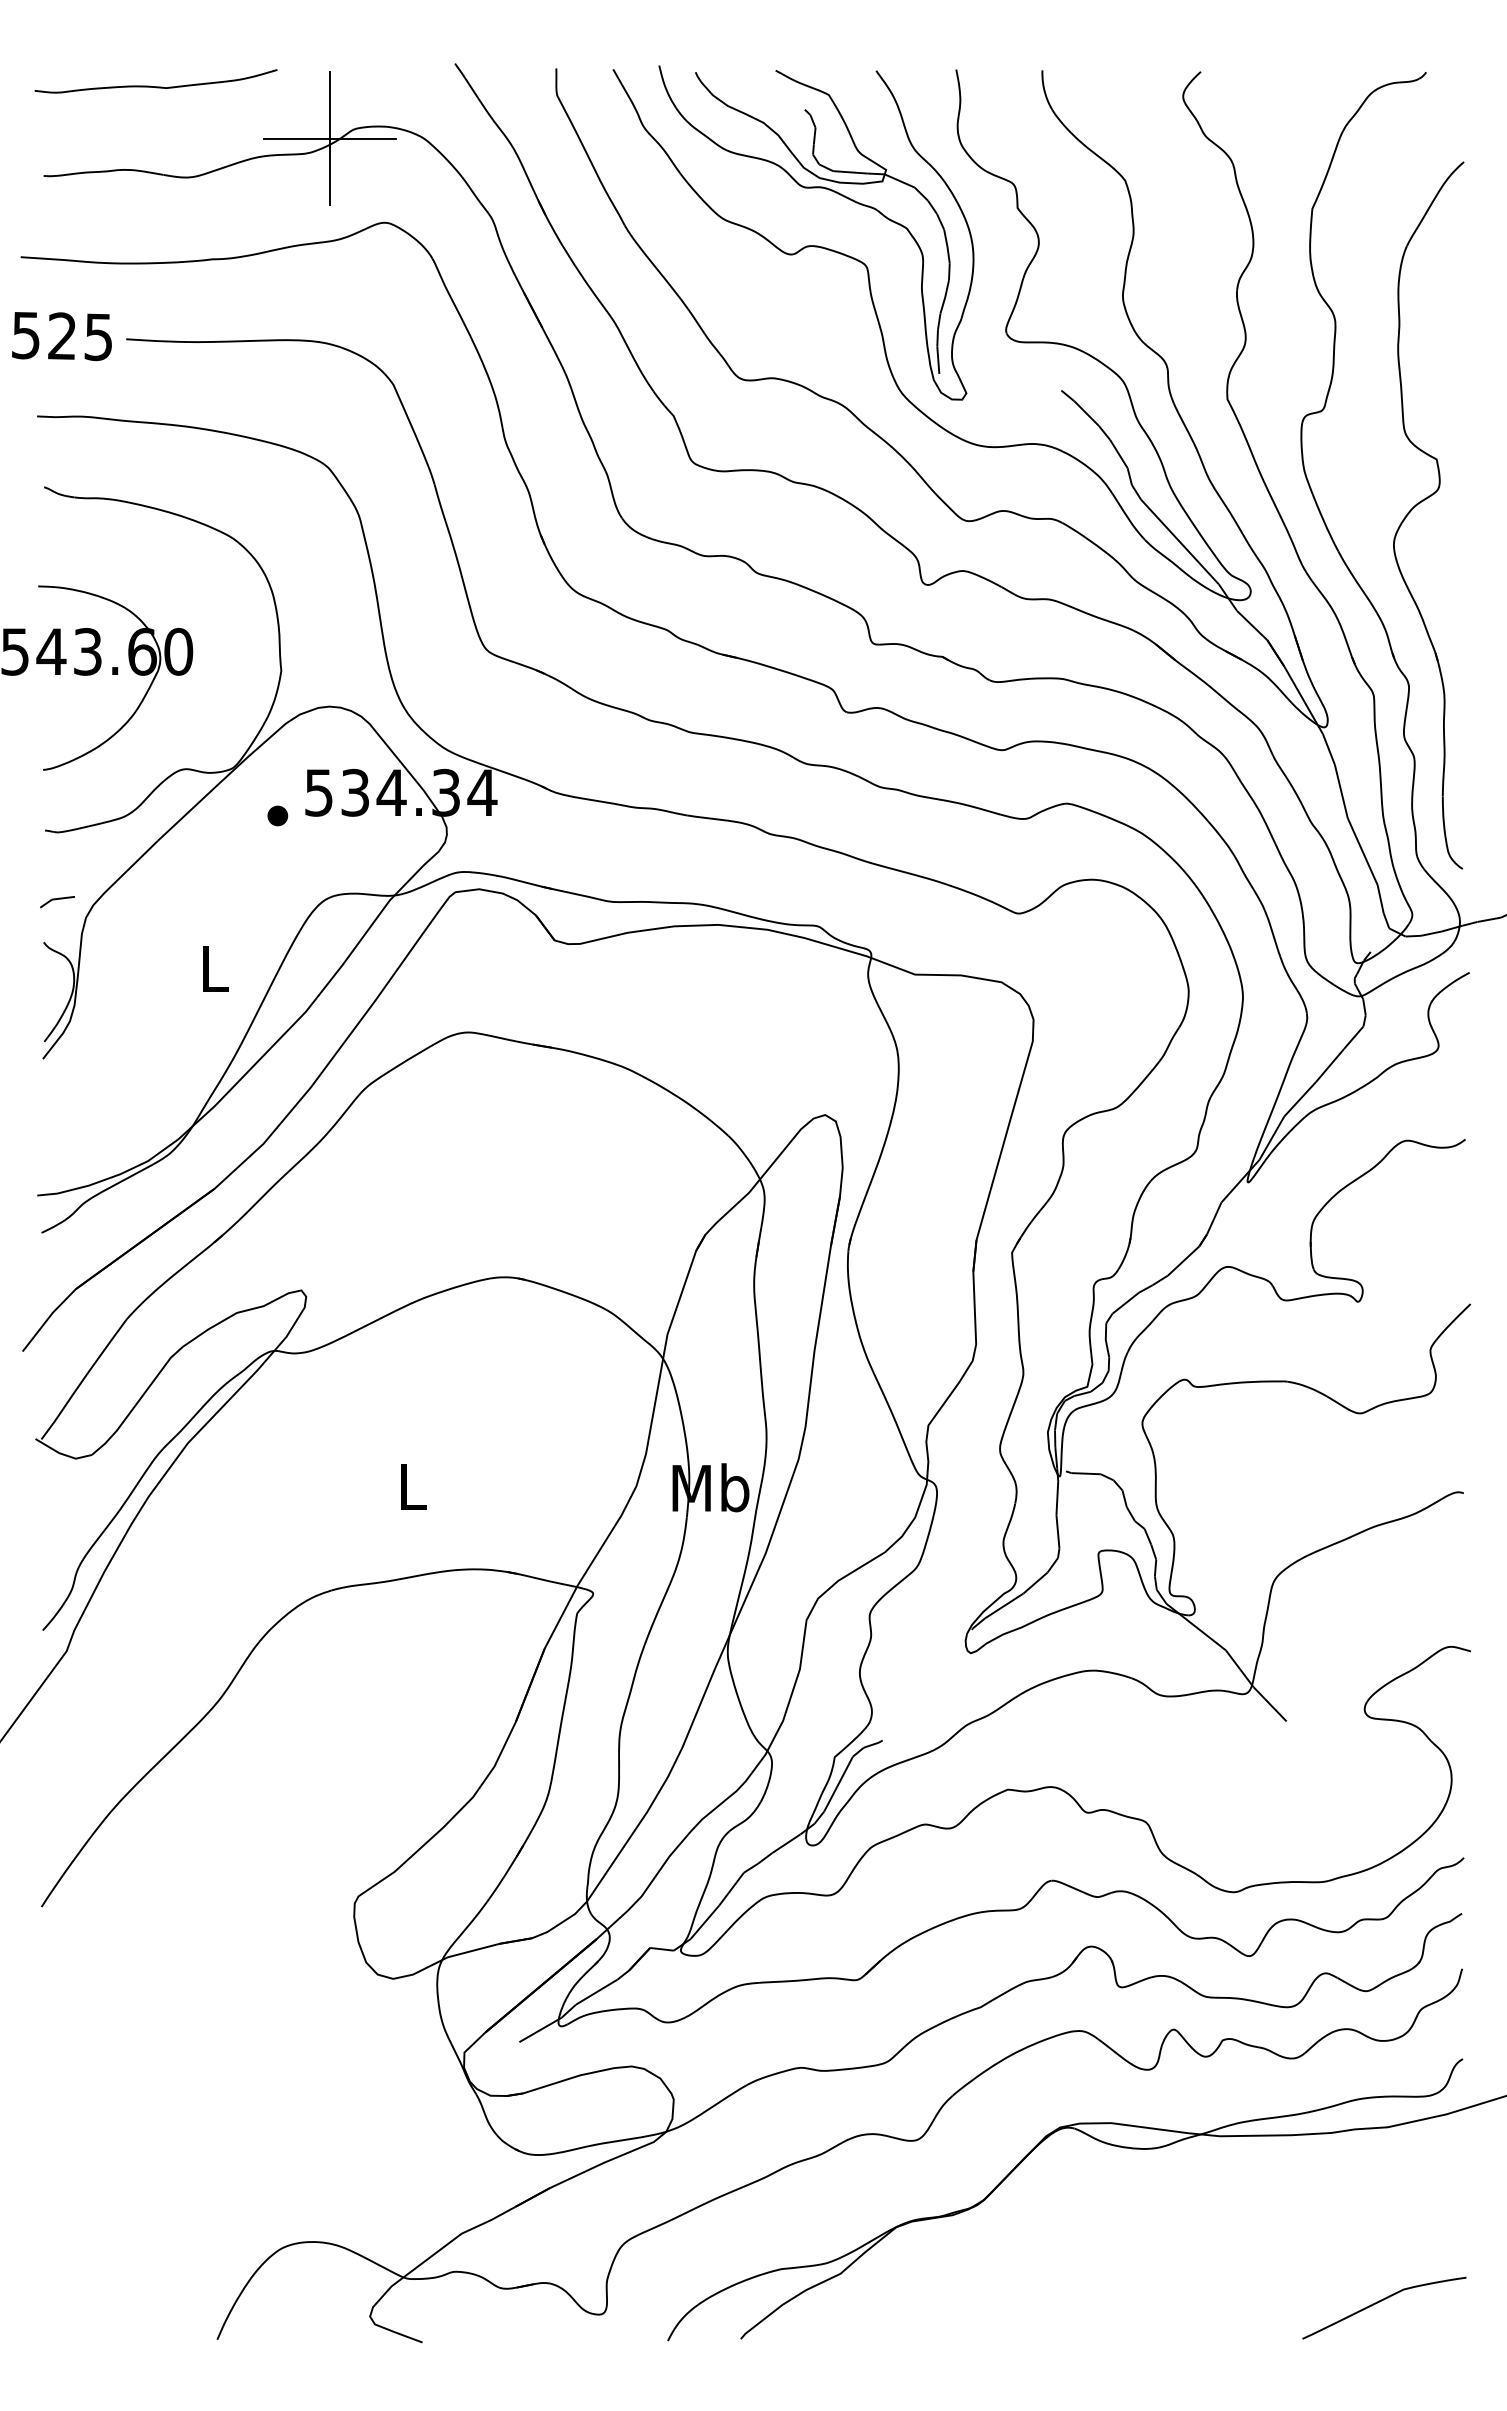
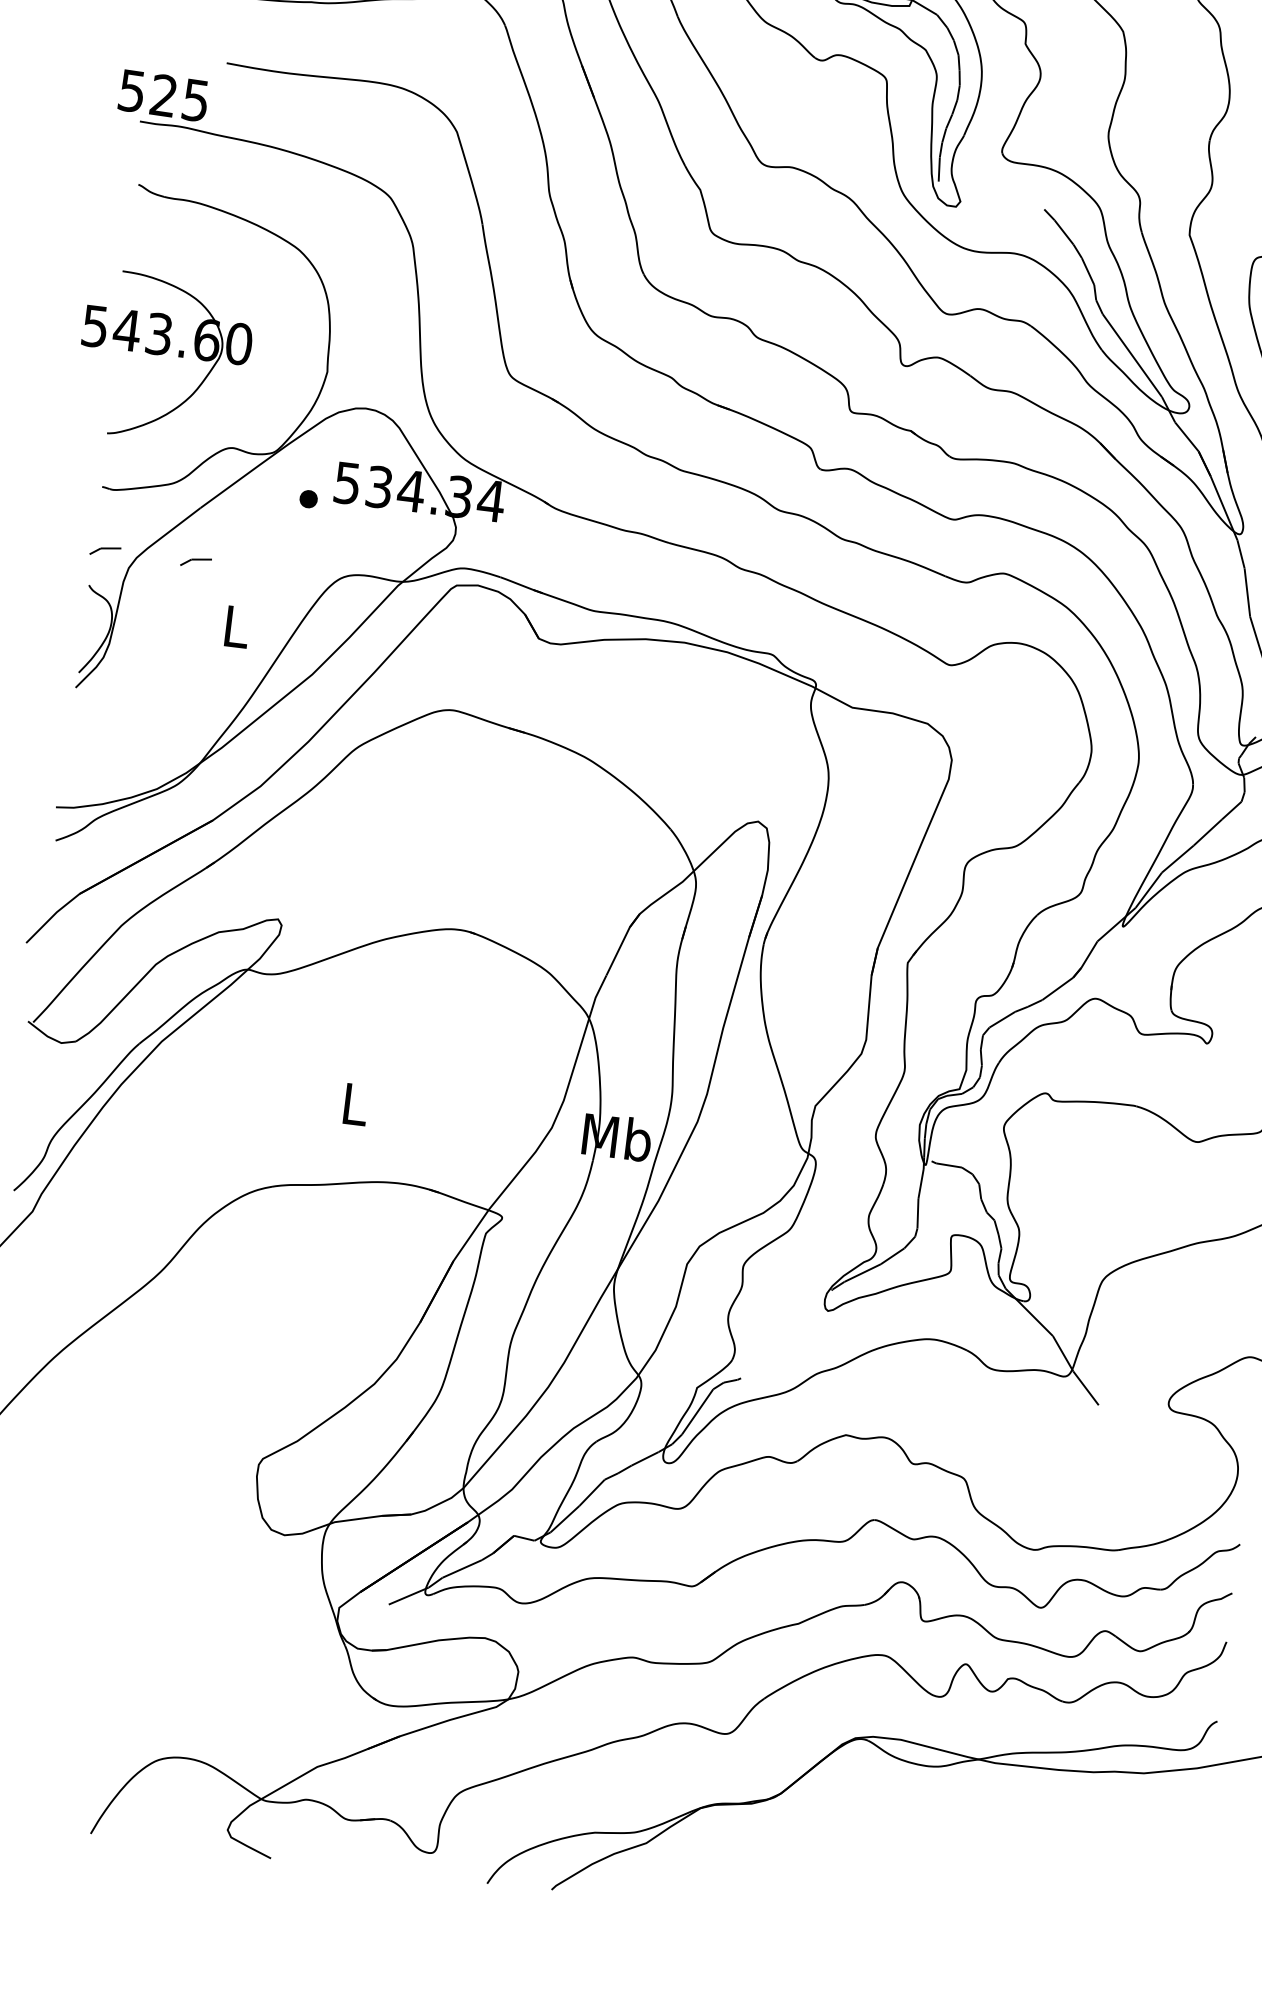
text: (61, 336) -> (163, 95), moved
line: (158, 900) -> (194, 560), added
curve: (1381, 2301) -> (1119, 1926), removed

